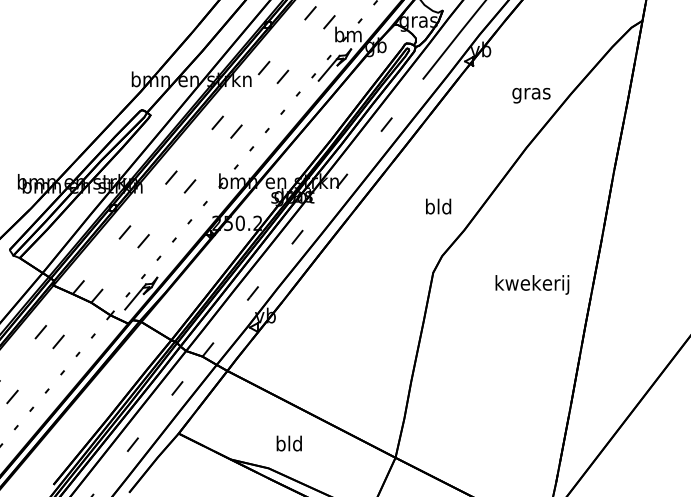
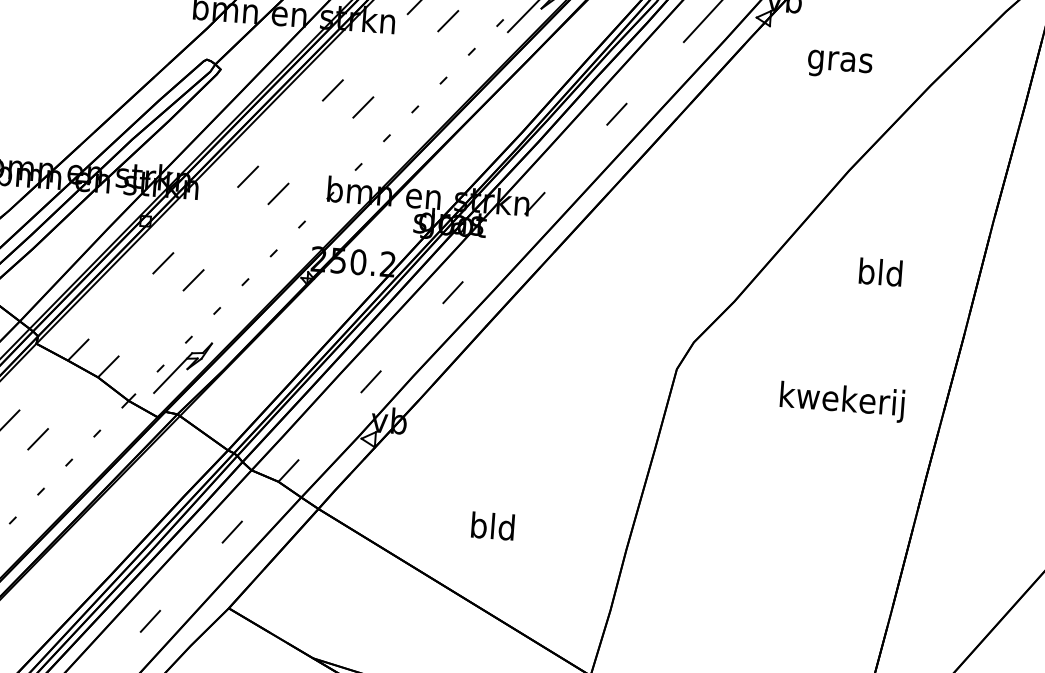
text: (531, 95) -> (840, 64), moved
text: (438, 206) -> (880, 272), moved
text: (288, 443) -> (491, 525), moved

